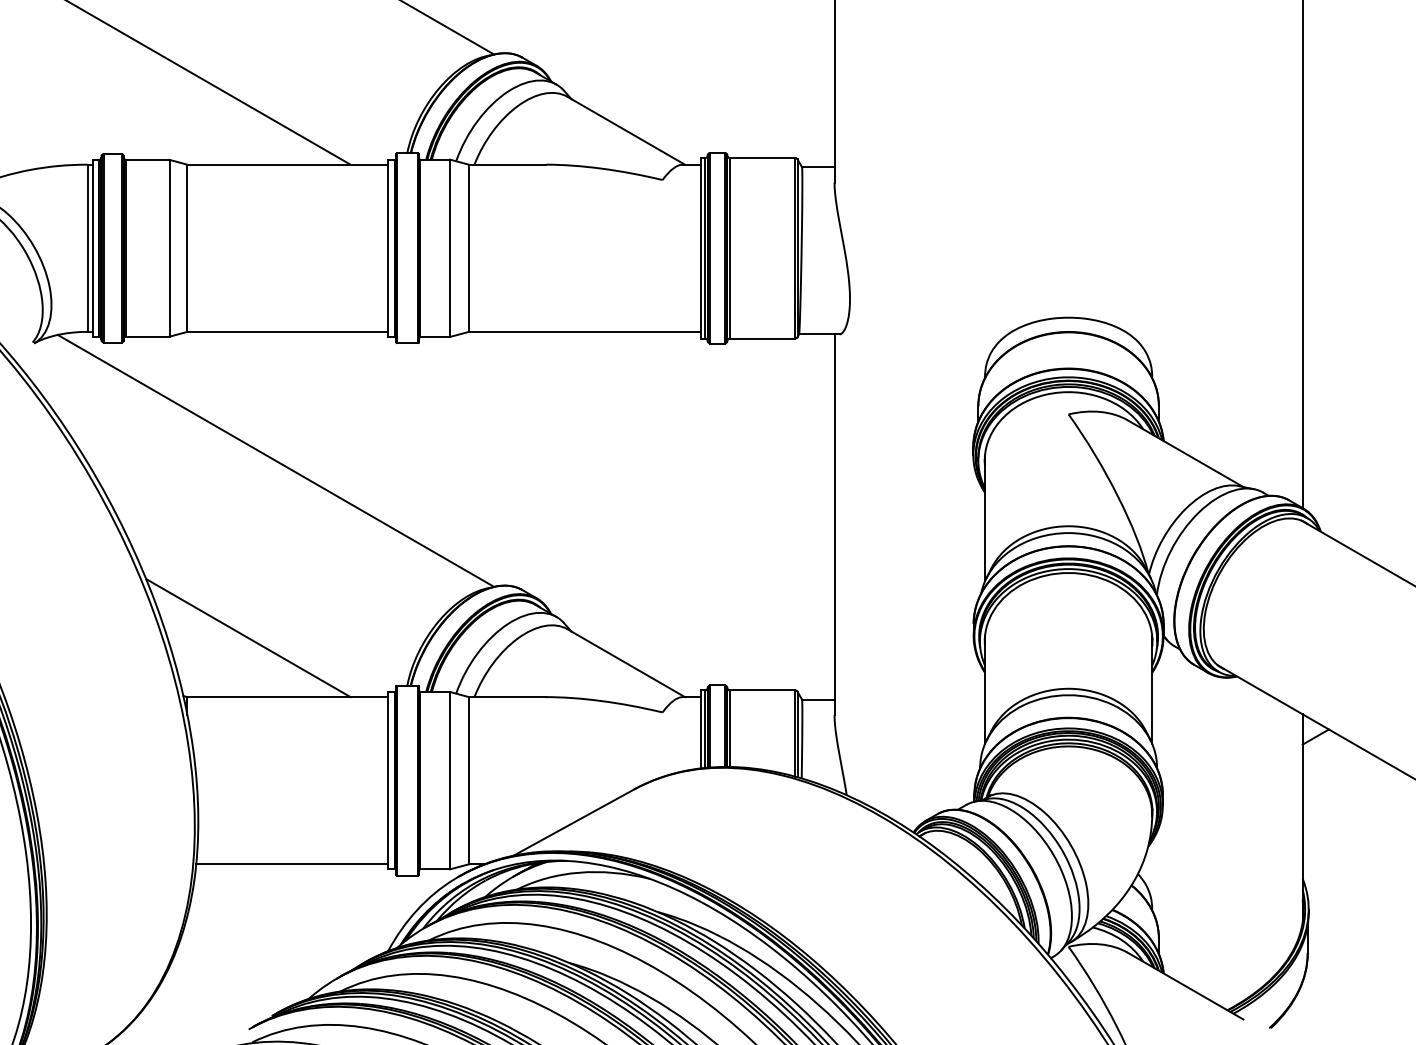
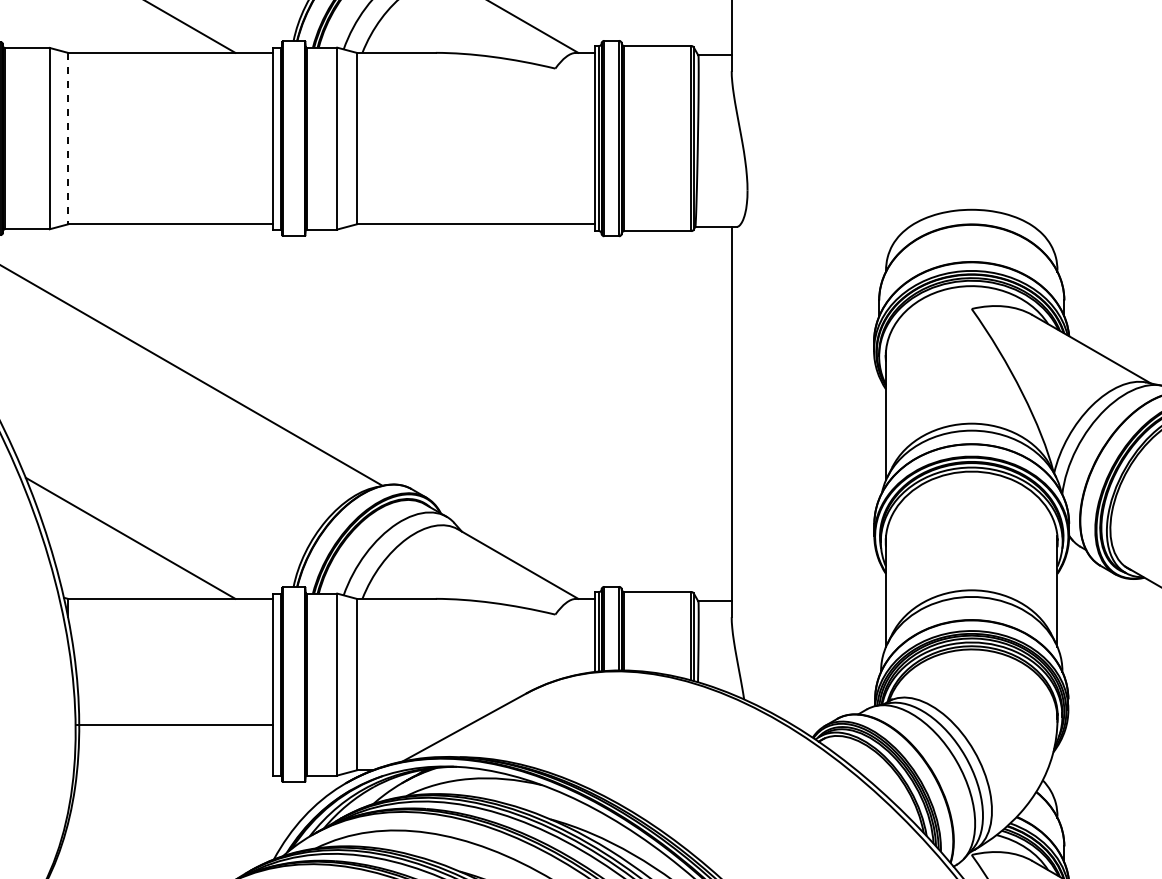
line: (187, 248) -> (68, 138), solid -> dashed
line: (291, 864) -> (174, 725), moved

